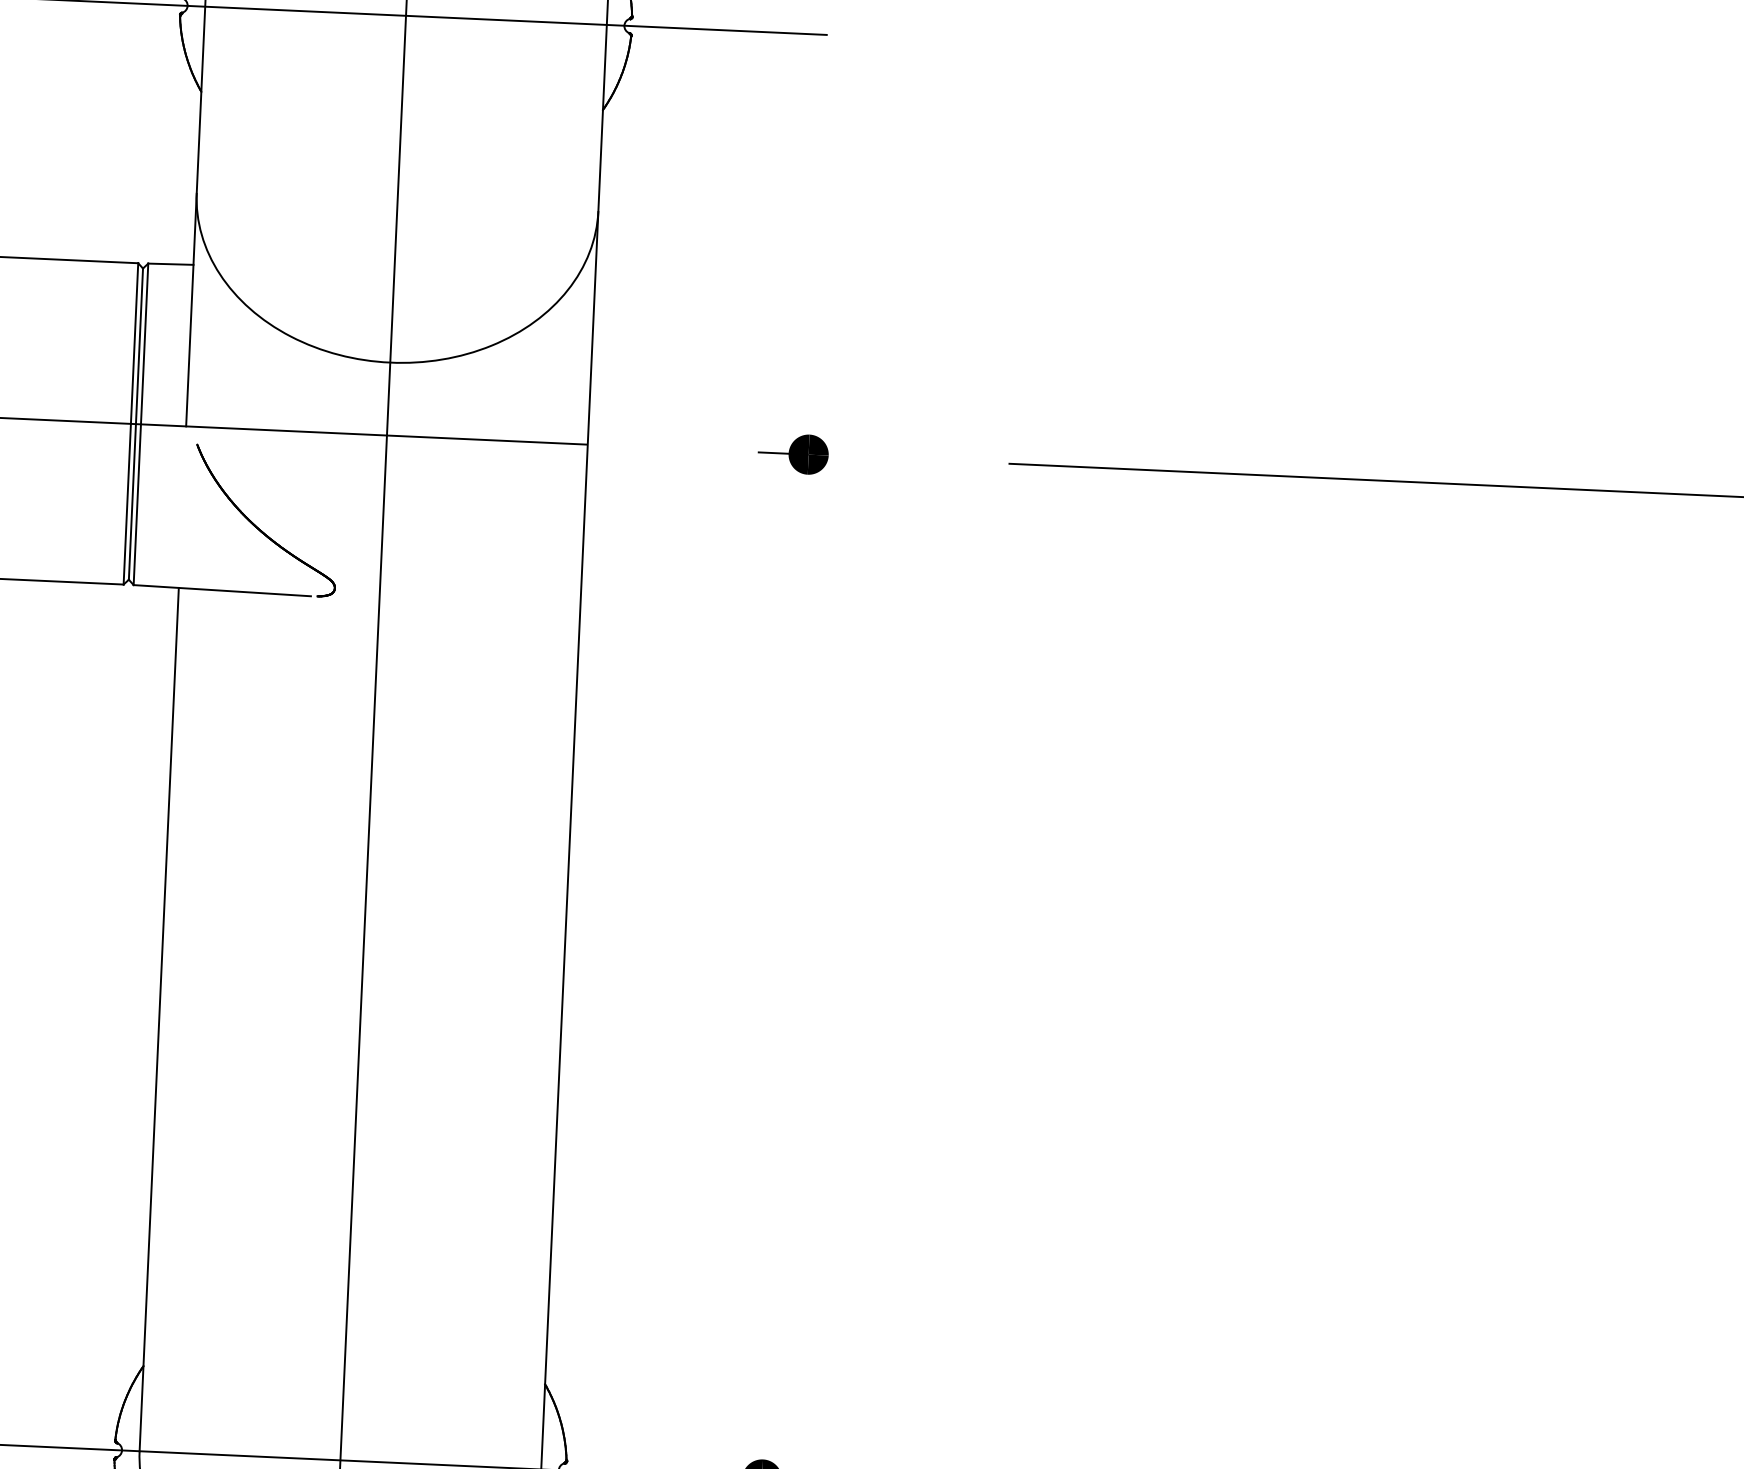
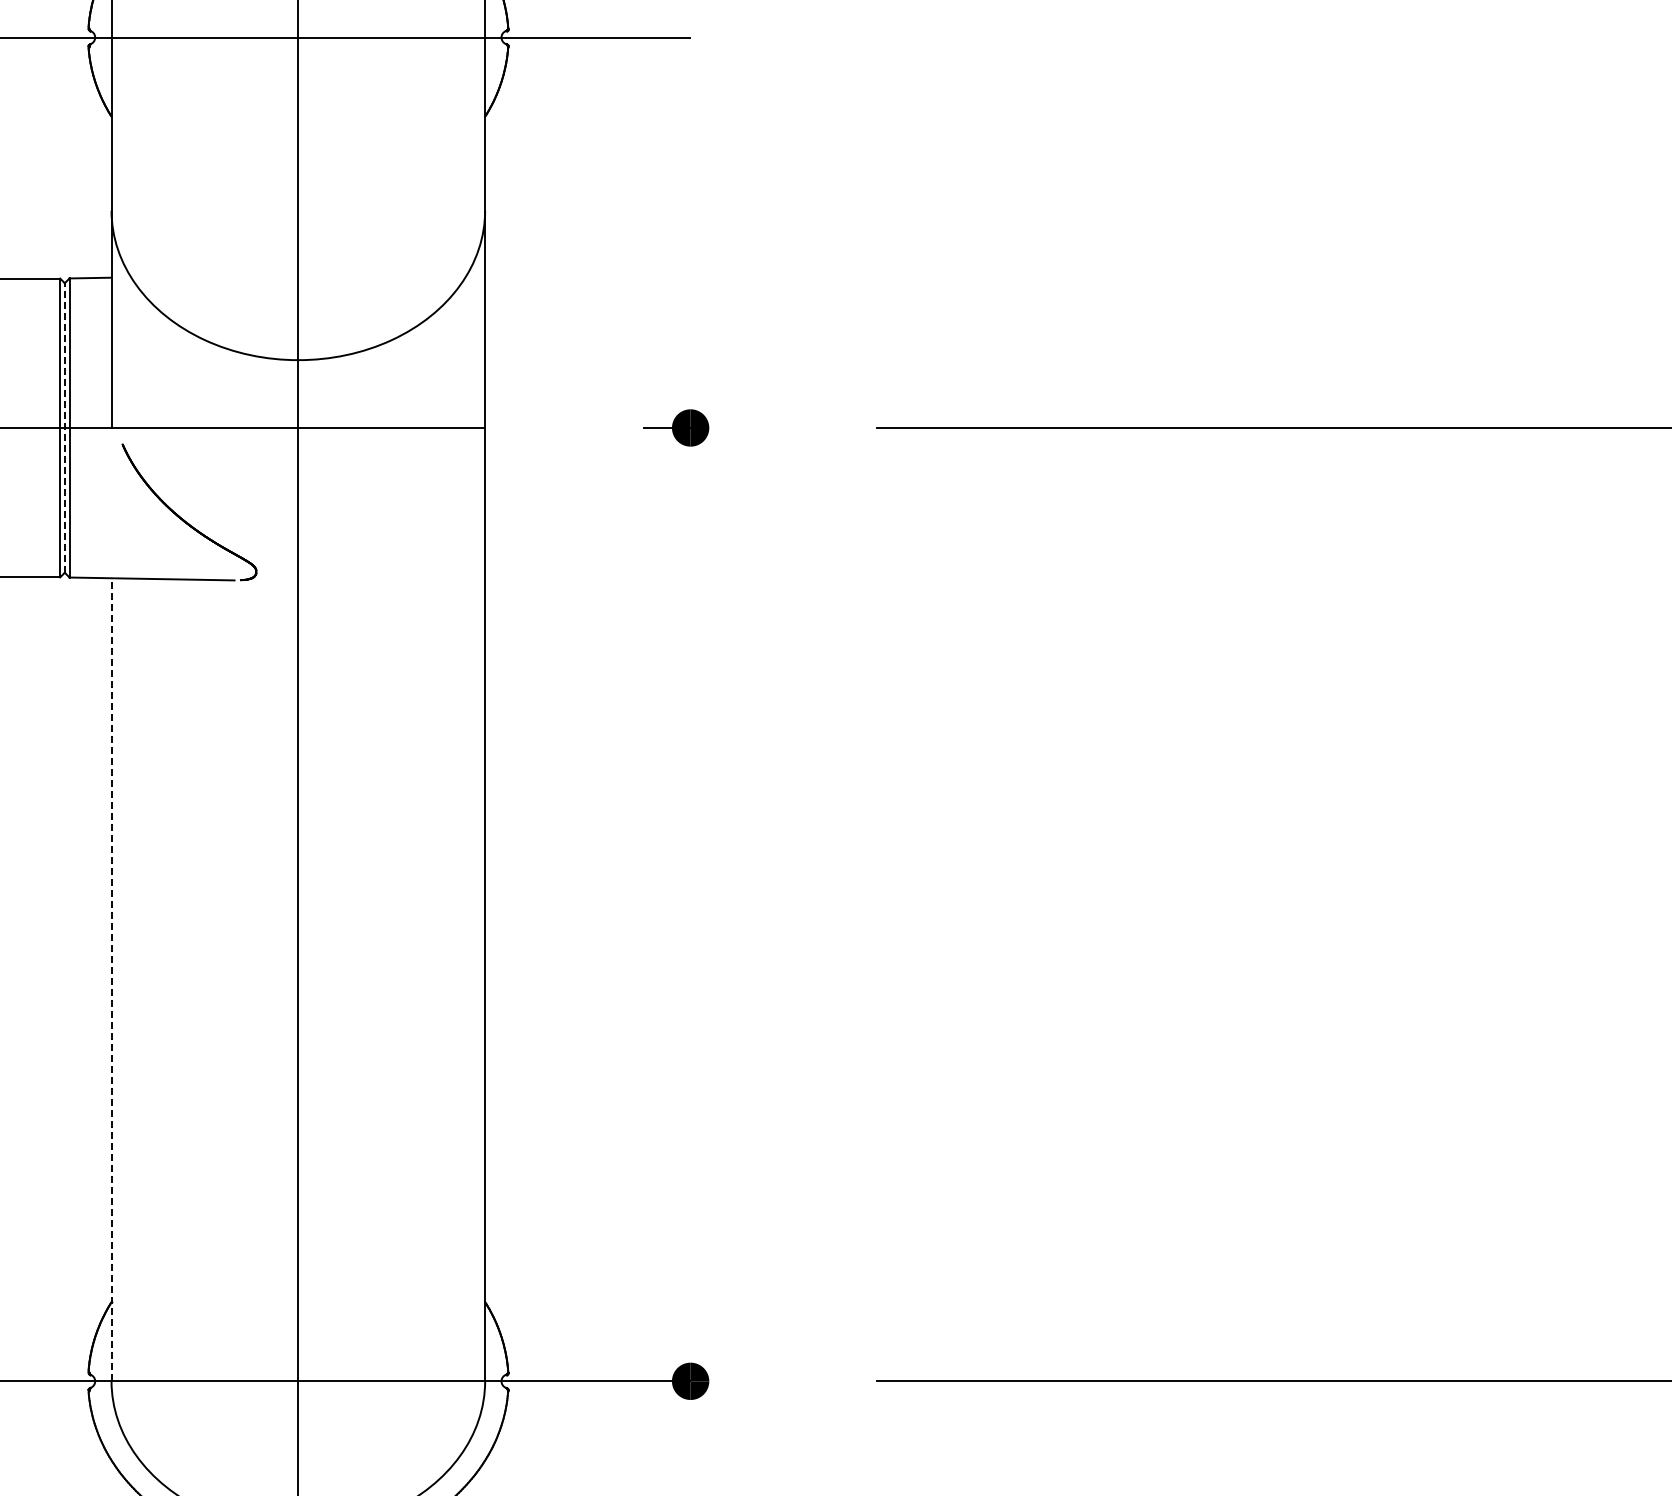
line: (135, 423) -> (64, 427), solid -> dashed
line: (159, 1019) -> (111, 979), solid -> dashed

